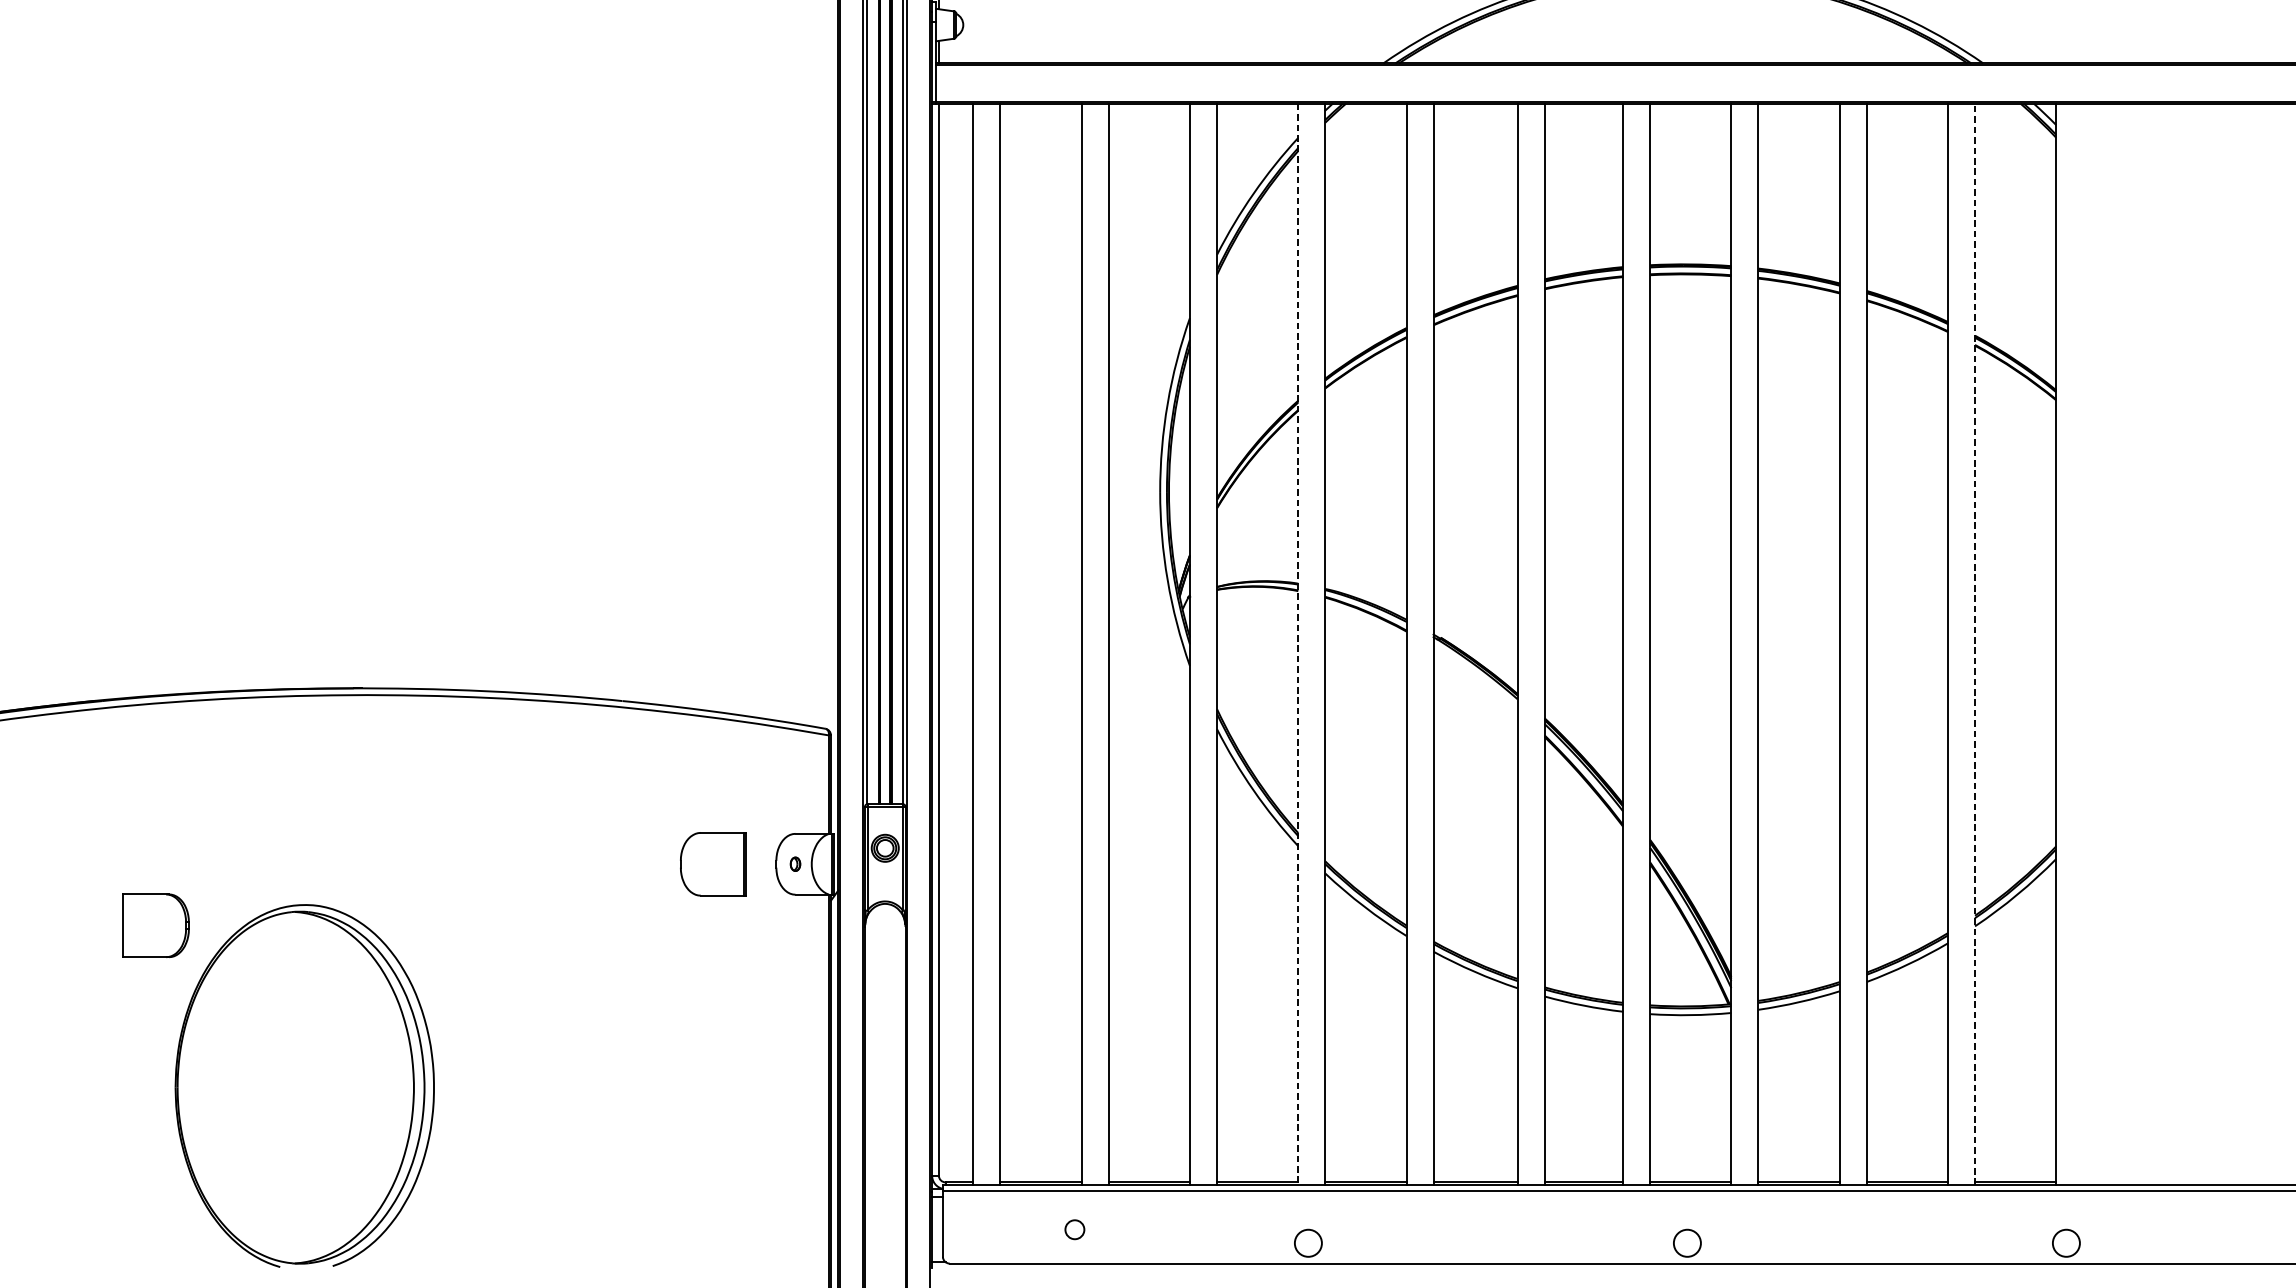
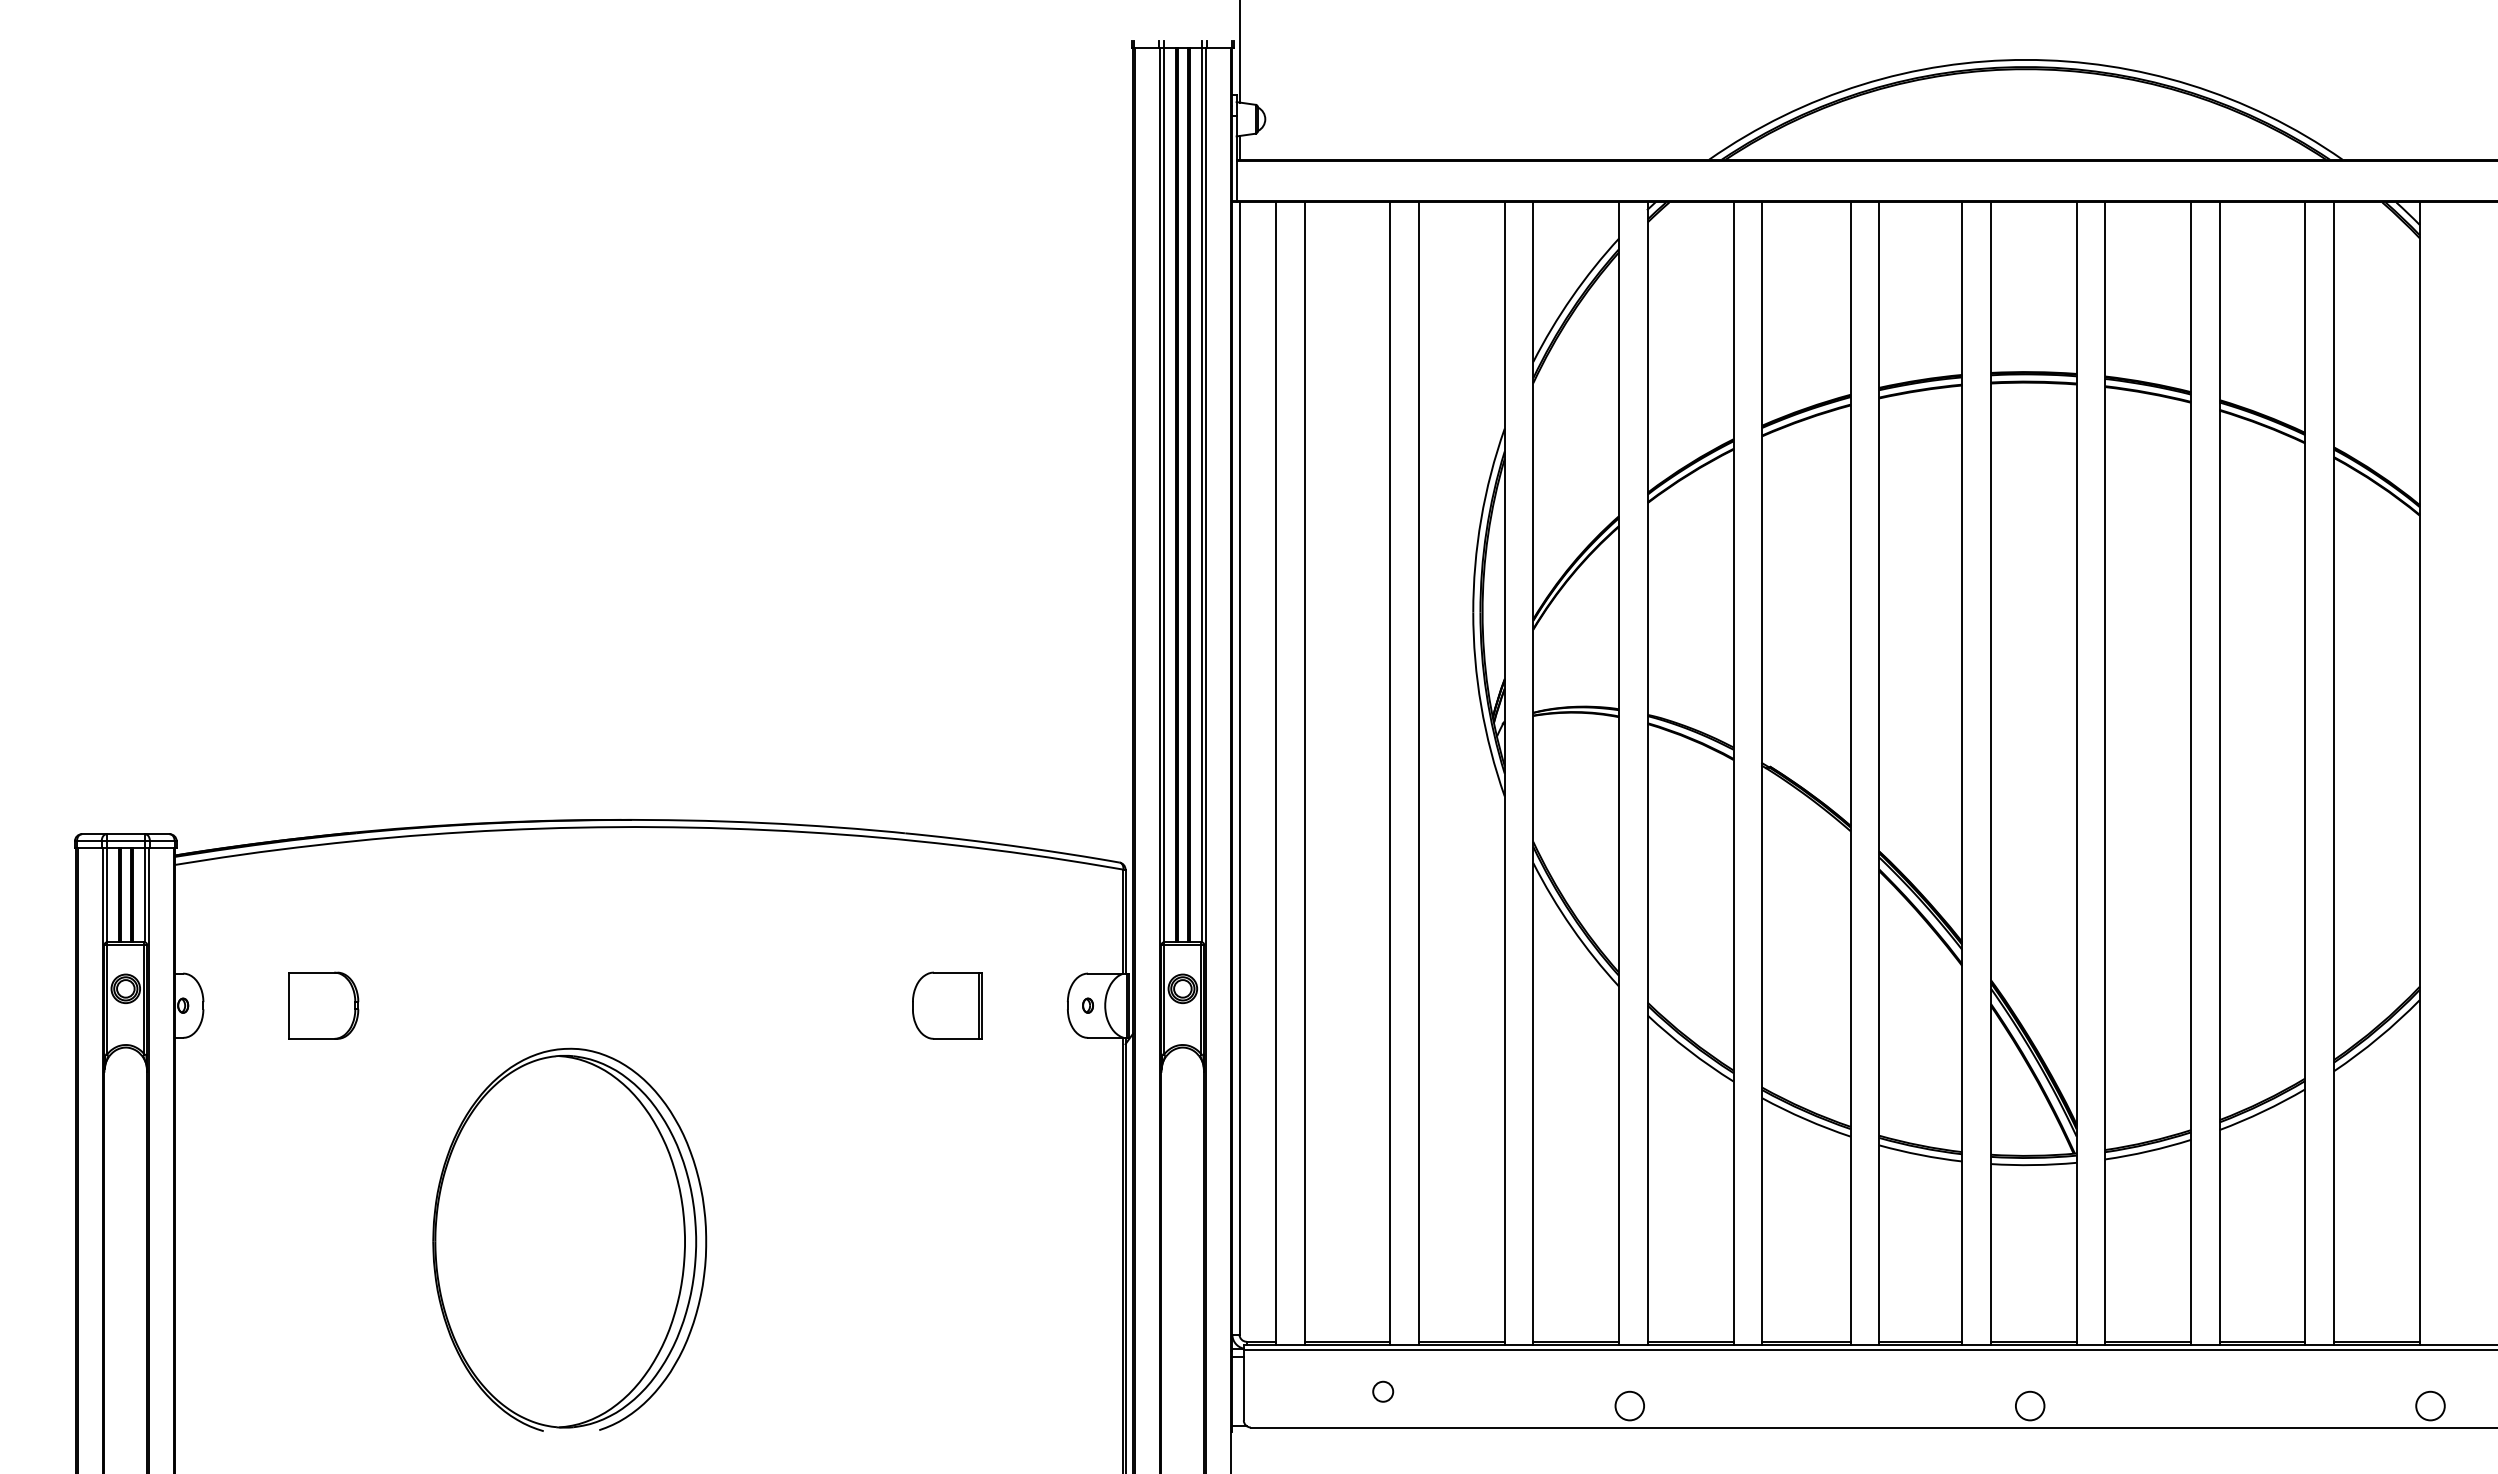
line: (1975, 644) -> (2334, 773), dashed -> solid
line: (1298, 645) -> (1619, 774), dashed -> solid
part: (713, 864) -> (947, 1005), moved
part: (155, 925) -> (323, 1005), moved

